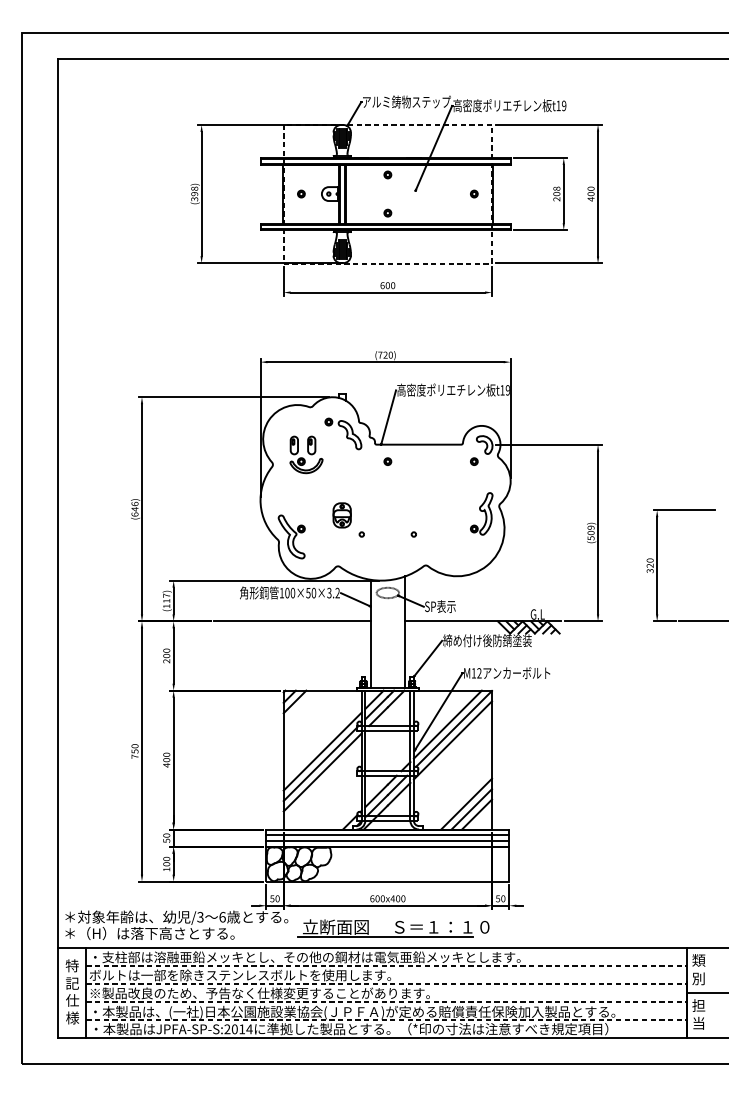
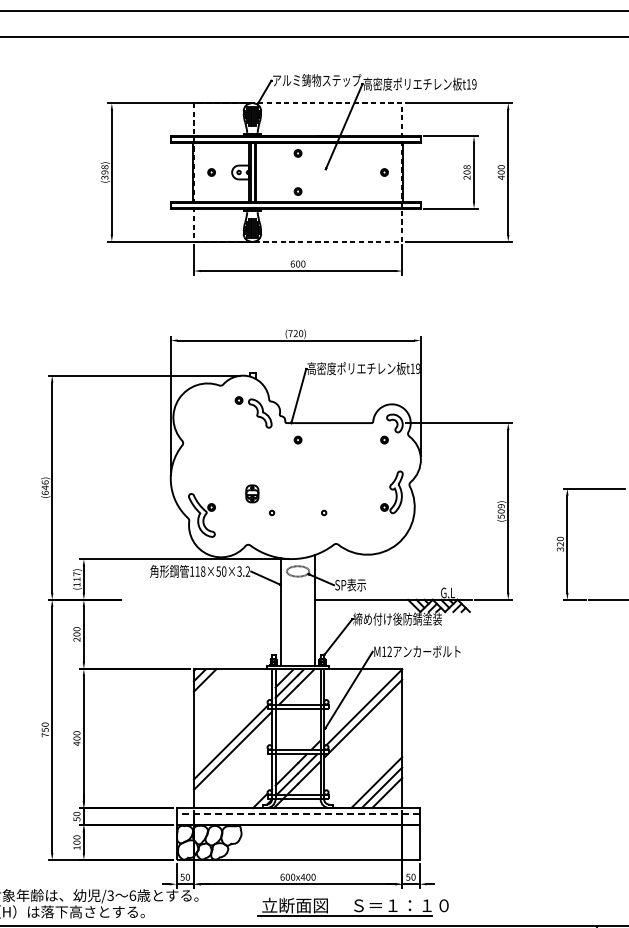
part: (306, 454) -> (216, 432), removed
part: (341, 515) -> (251, 493), size x0.7
text: (290, 592) -> (200, 570), 100×50×3.2 -> 118×50×3.2
line: (292, 621) -> (202, 599), removed
line: (447, 724) -> (357, 702), removed
line: (322, 751) -> (232, 729), removed
line: (387, 835) -> (297, 813), solid -> dashed
line: (387, 841) -> (297, 819), removed
part: (393, 928) -> (352, 906), moved

